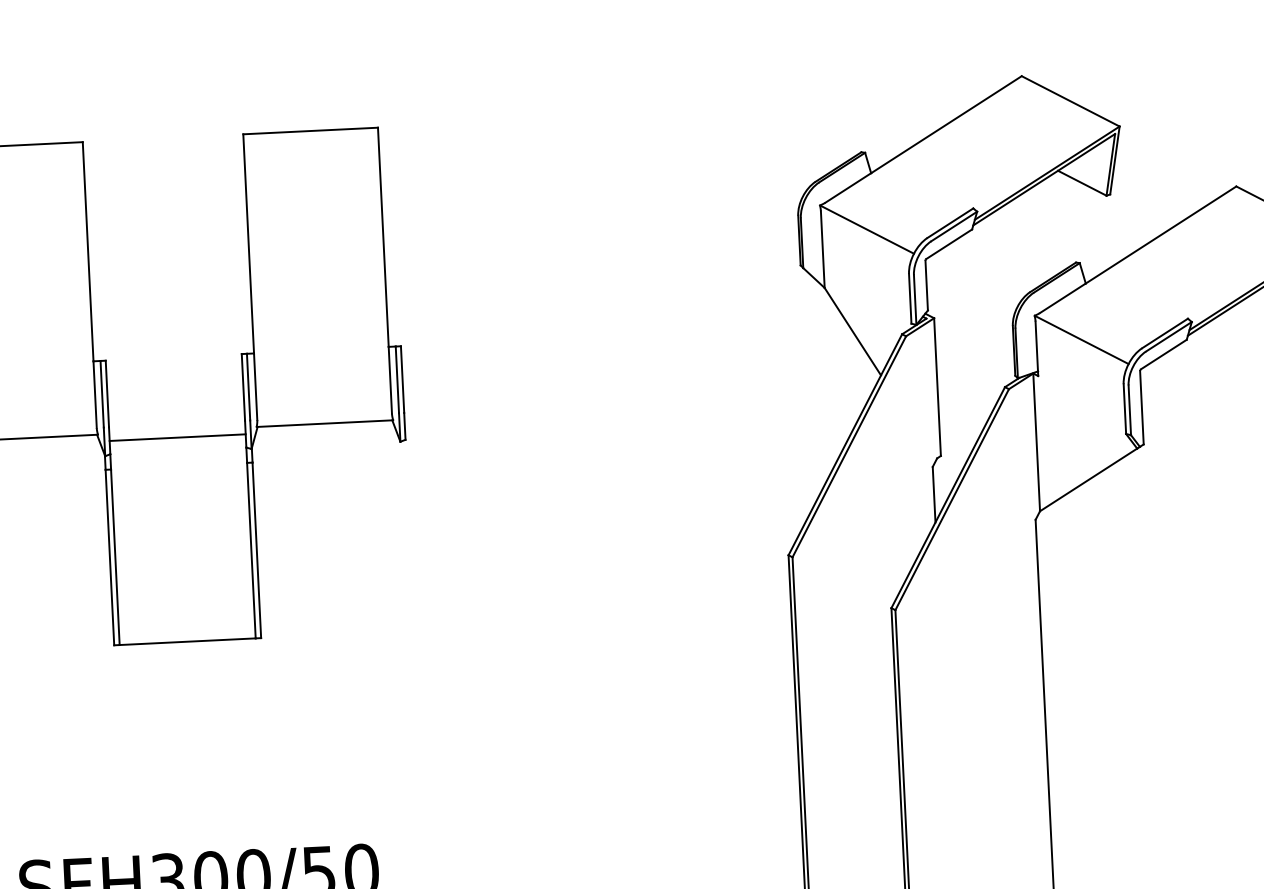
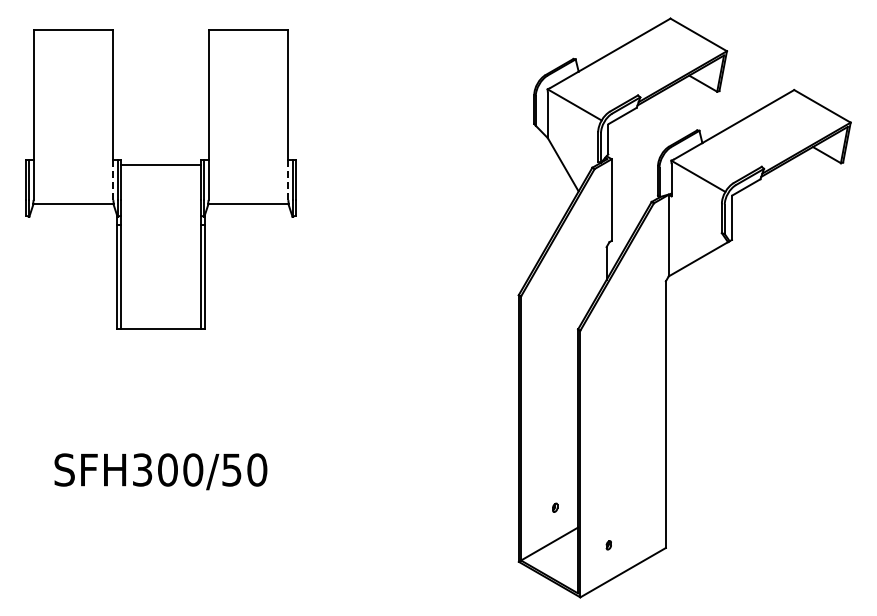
line: (390, 380) -> (288, 180), solid -> dashed
line: (95, 395) -> (113, 180), solid -> dashed
line: (176, 436) -> (160, 164), moved

